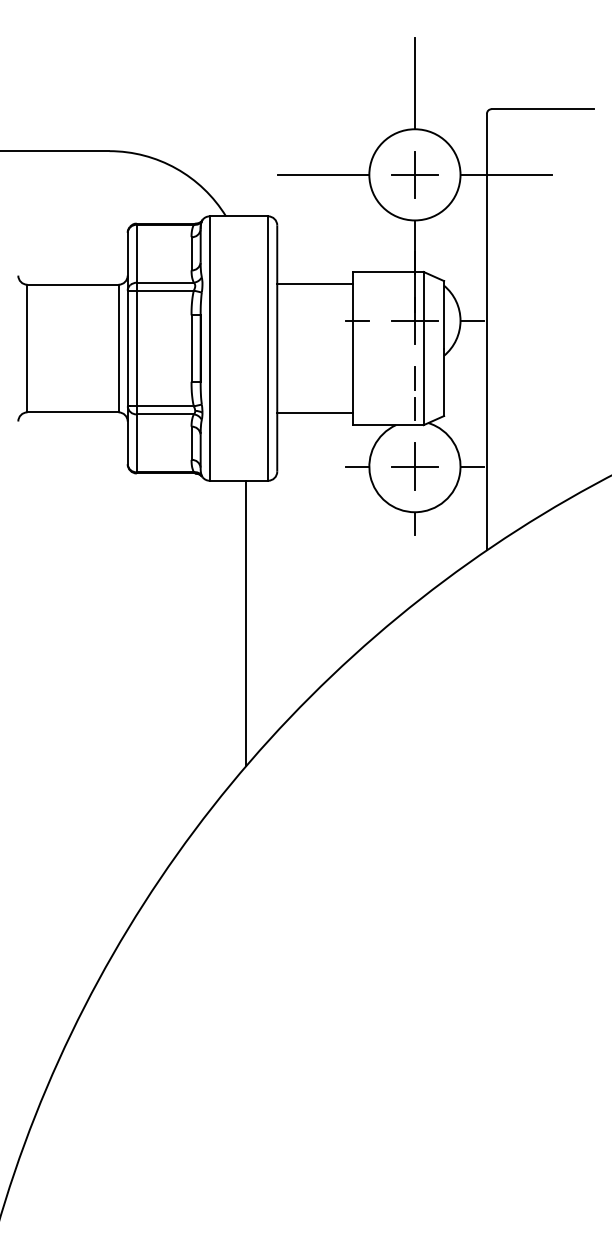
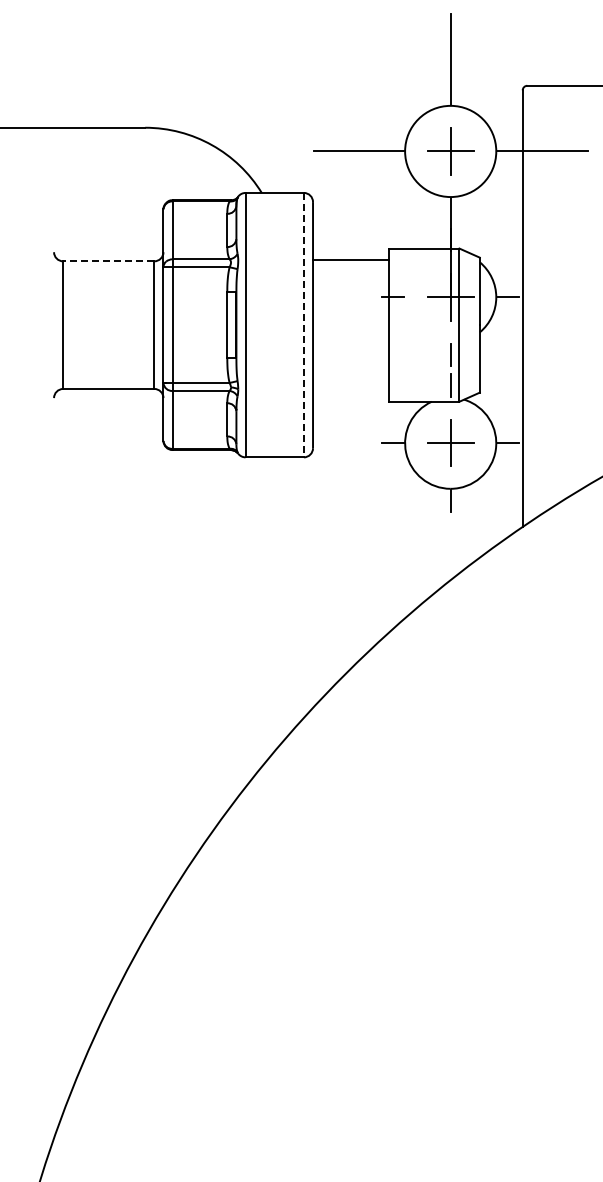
line: (73, 284) -> (109, 261), solid -> dashed
line: (268, 349) -> (304, 326), solid -> dashed
line: (314, 413) -> (350, 390), removed
line: (246, 623) -> (282, 600), removed

